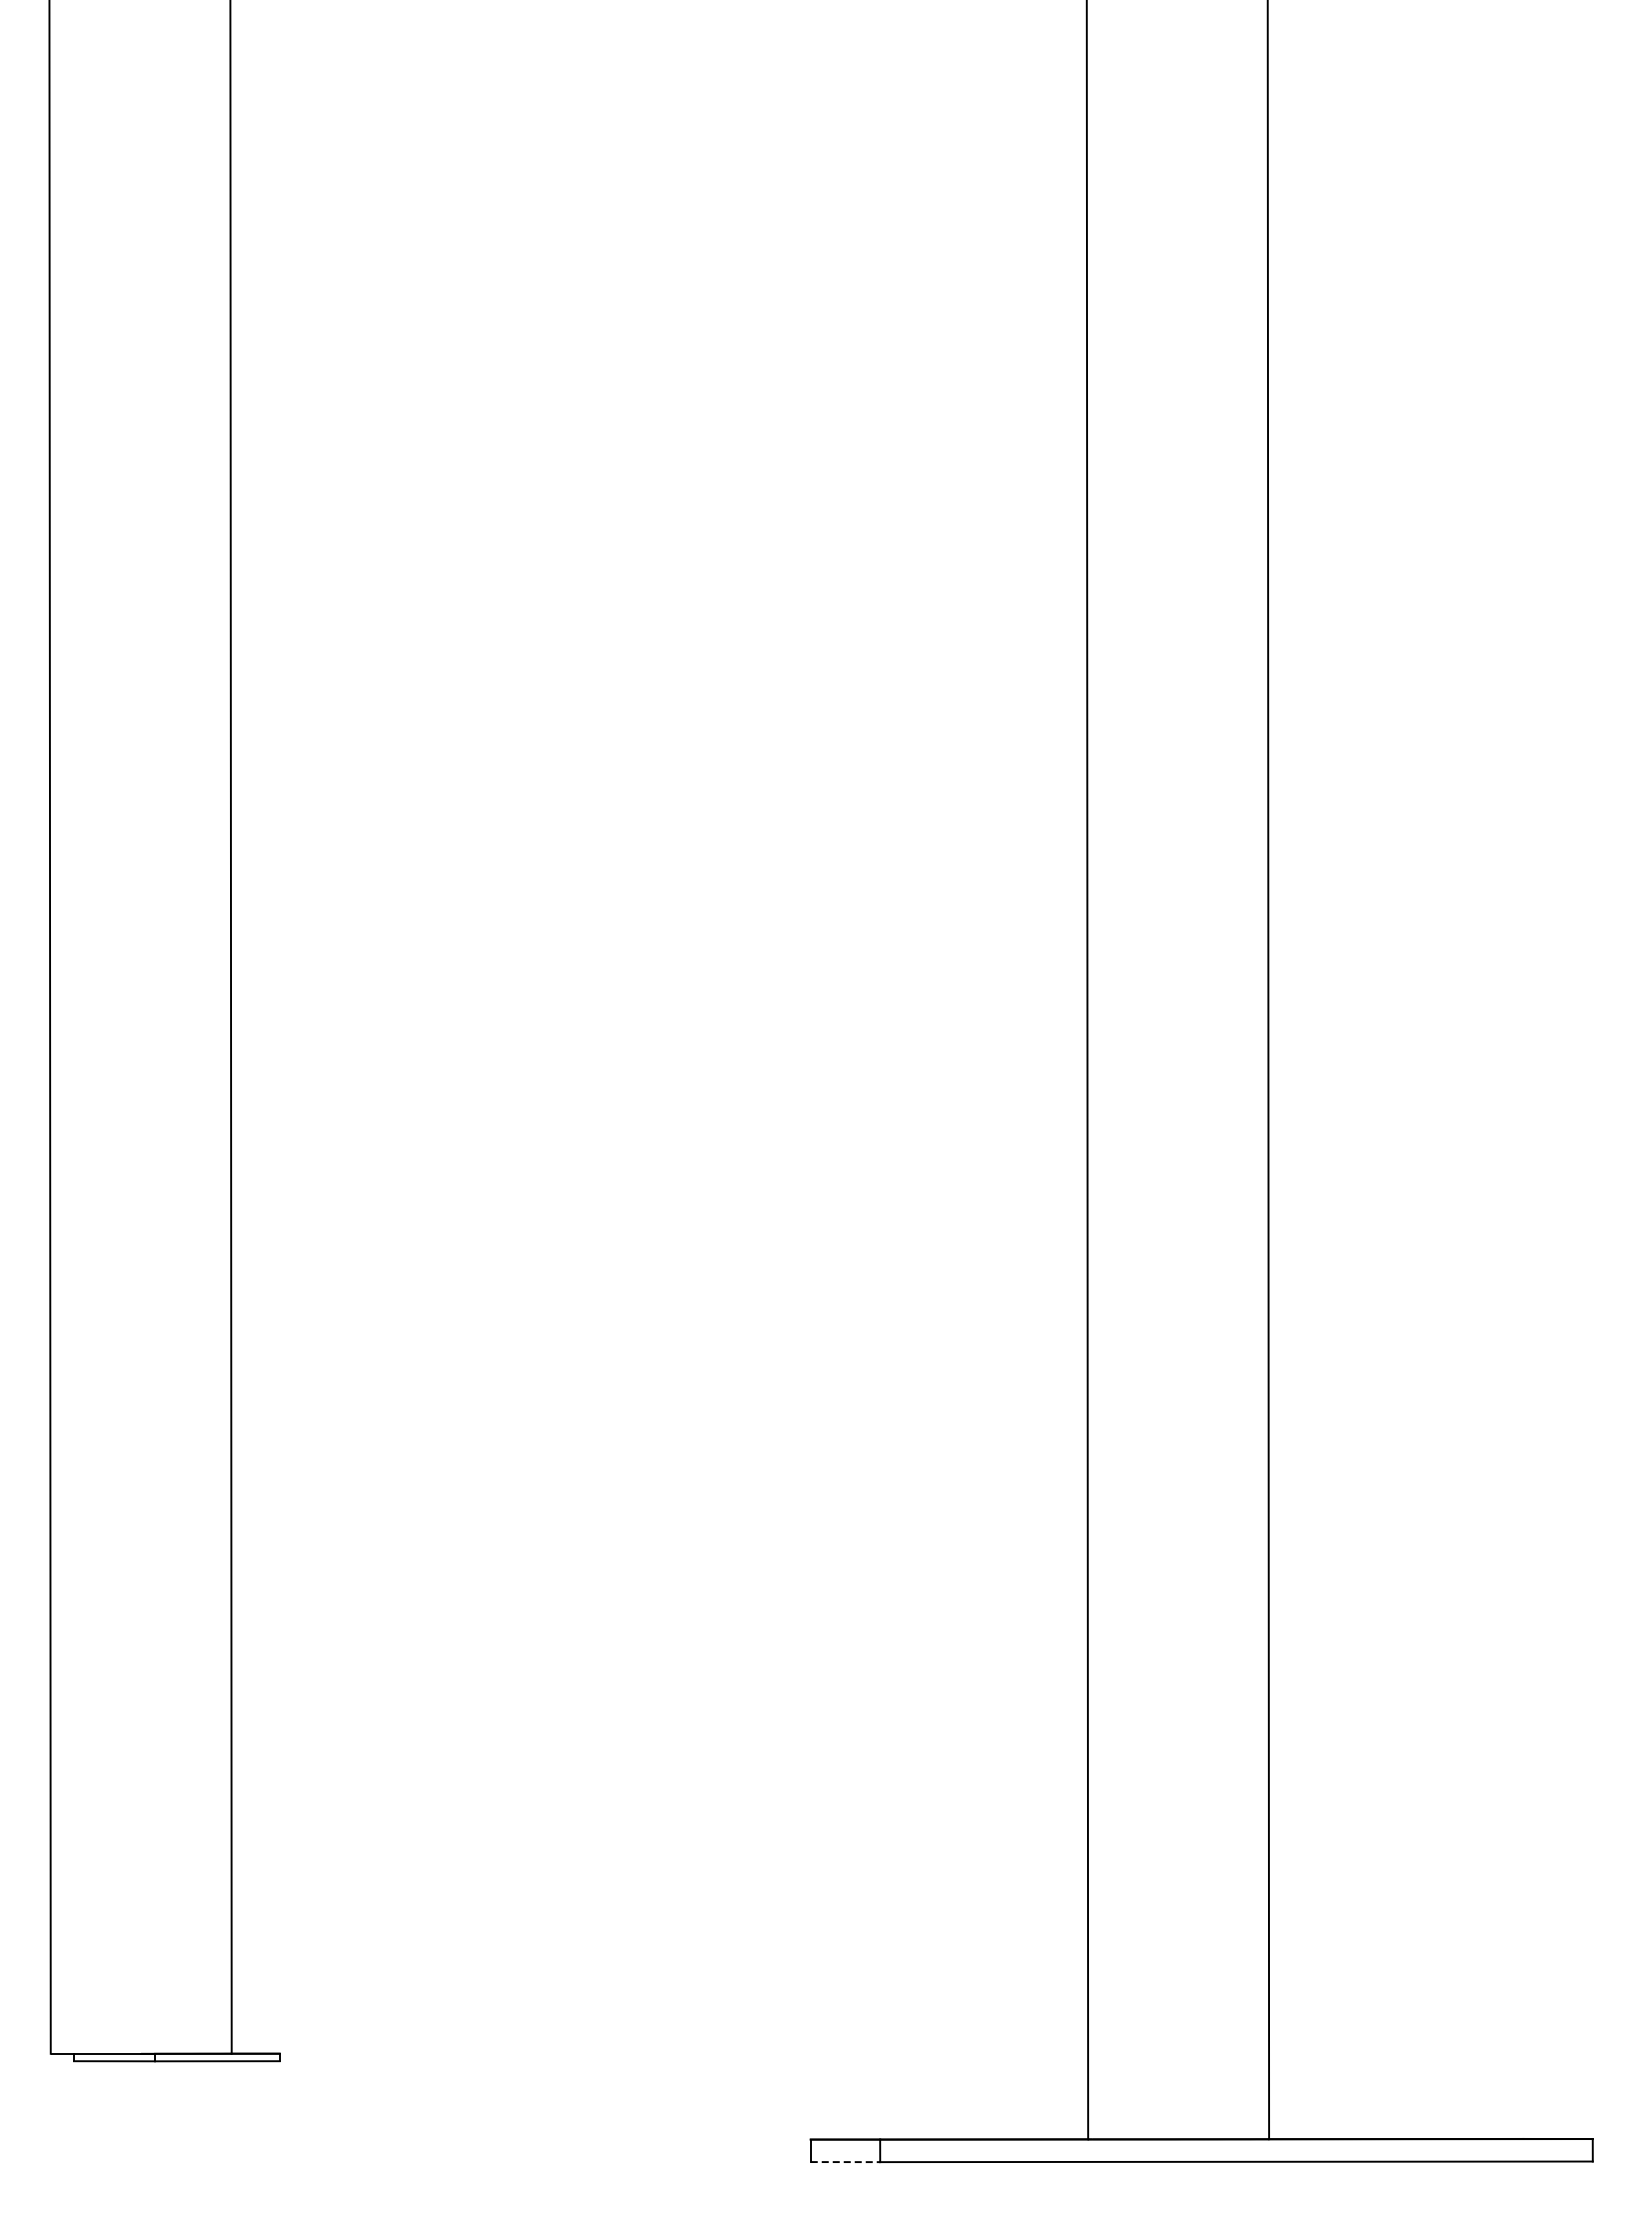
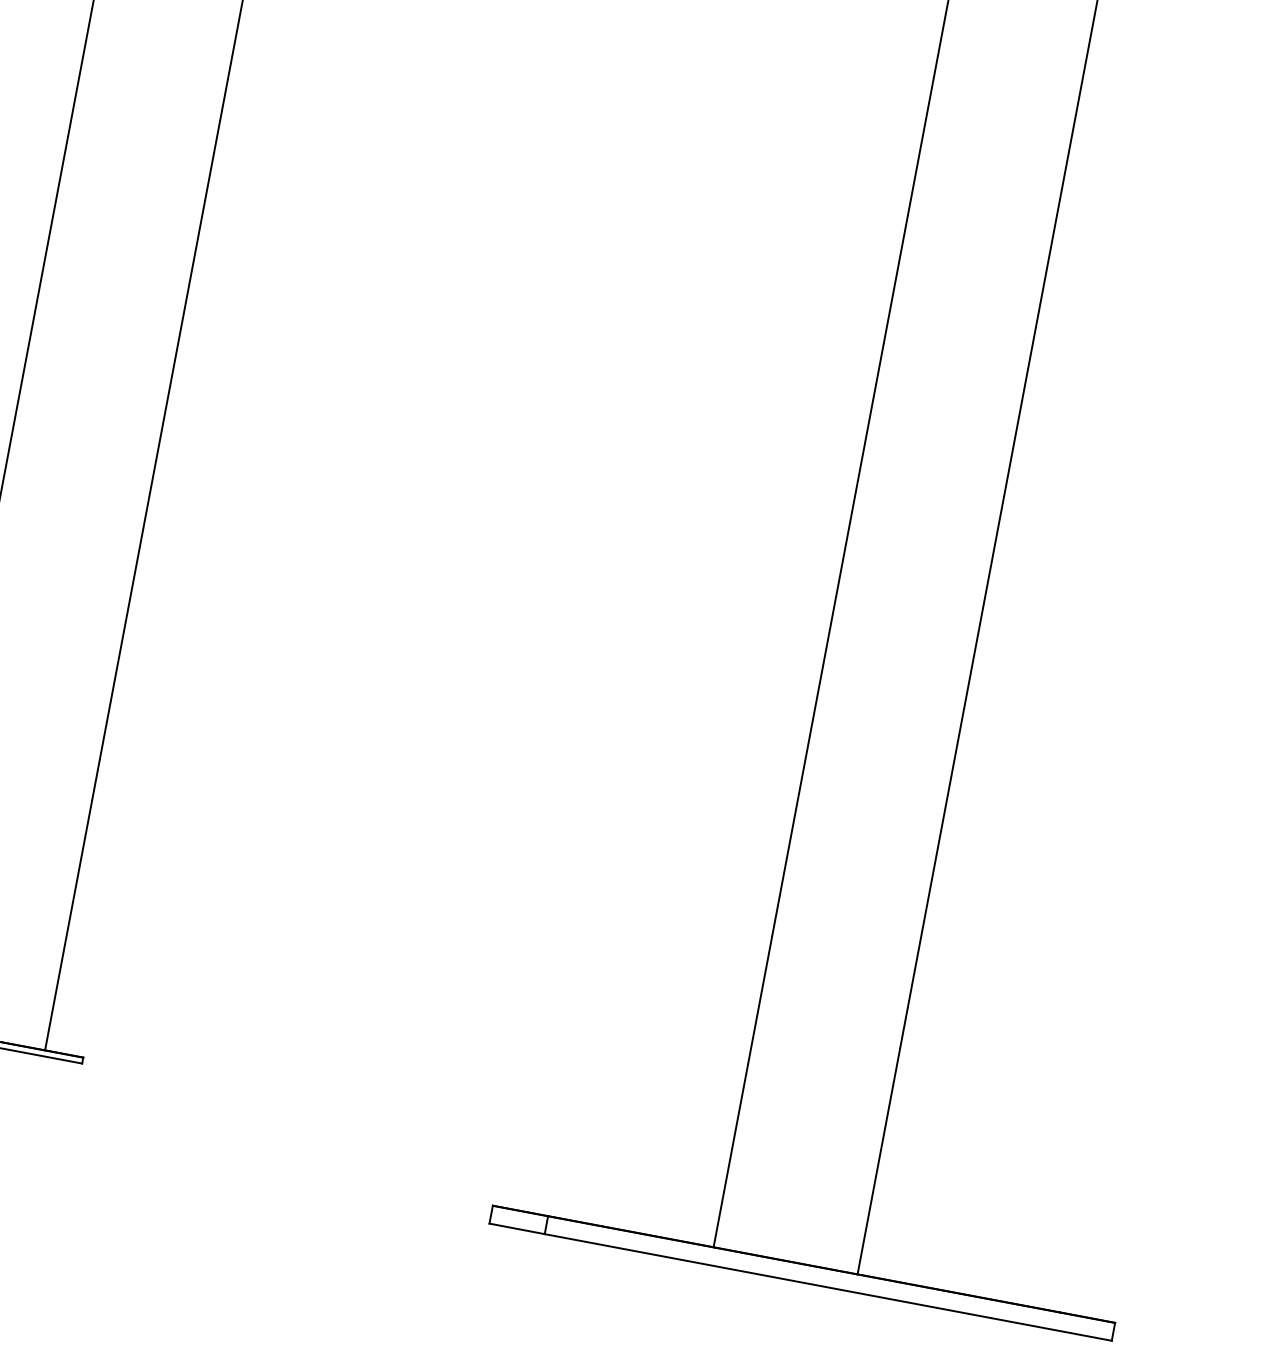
line: (845, 2162) -> (517, 1229), dashed -> solid

